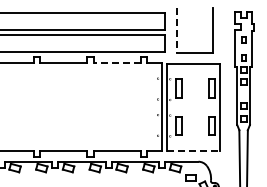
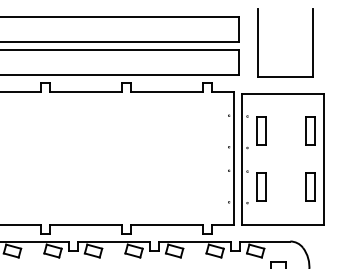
line: (176, 30) -> (257, 42), dashed -> solid
line: (117, 63) -> (167, 92), dashed -> solid
line: (193, 150) -> (282, 224), dashed -> solid

